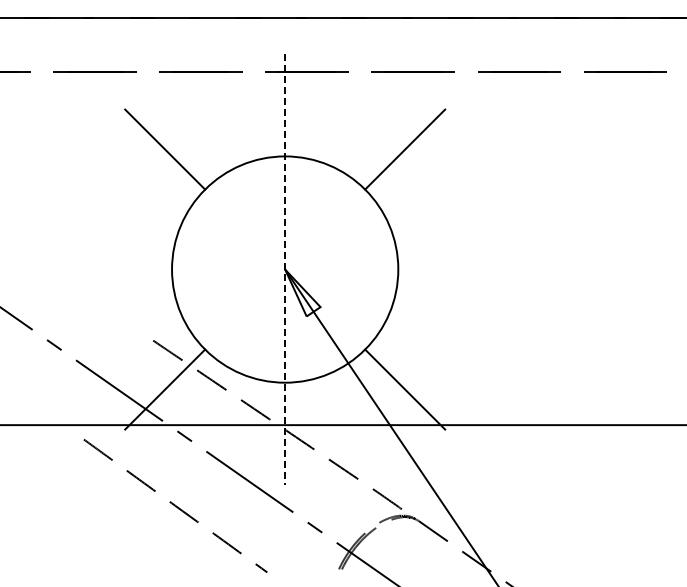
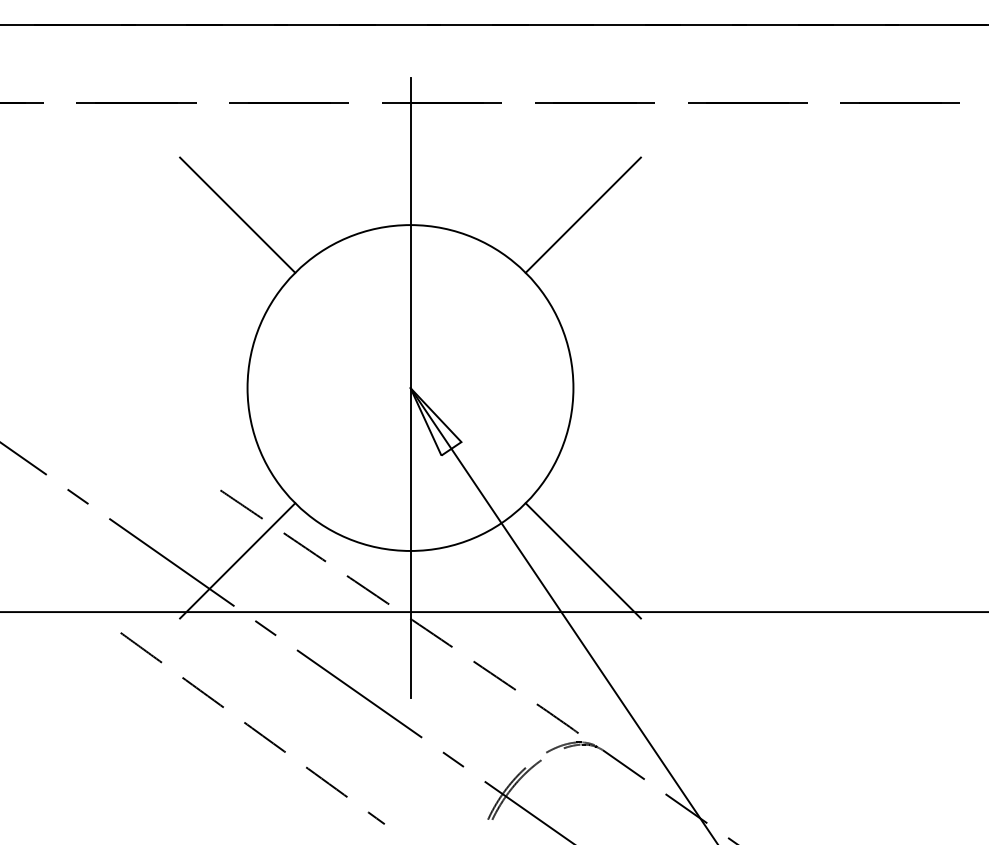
line: (285, 270) -> (410, 389), dashed -> solid

